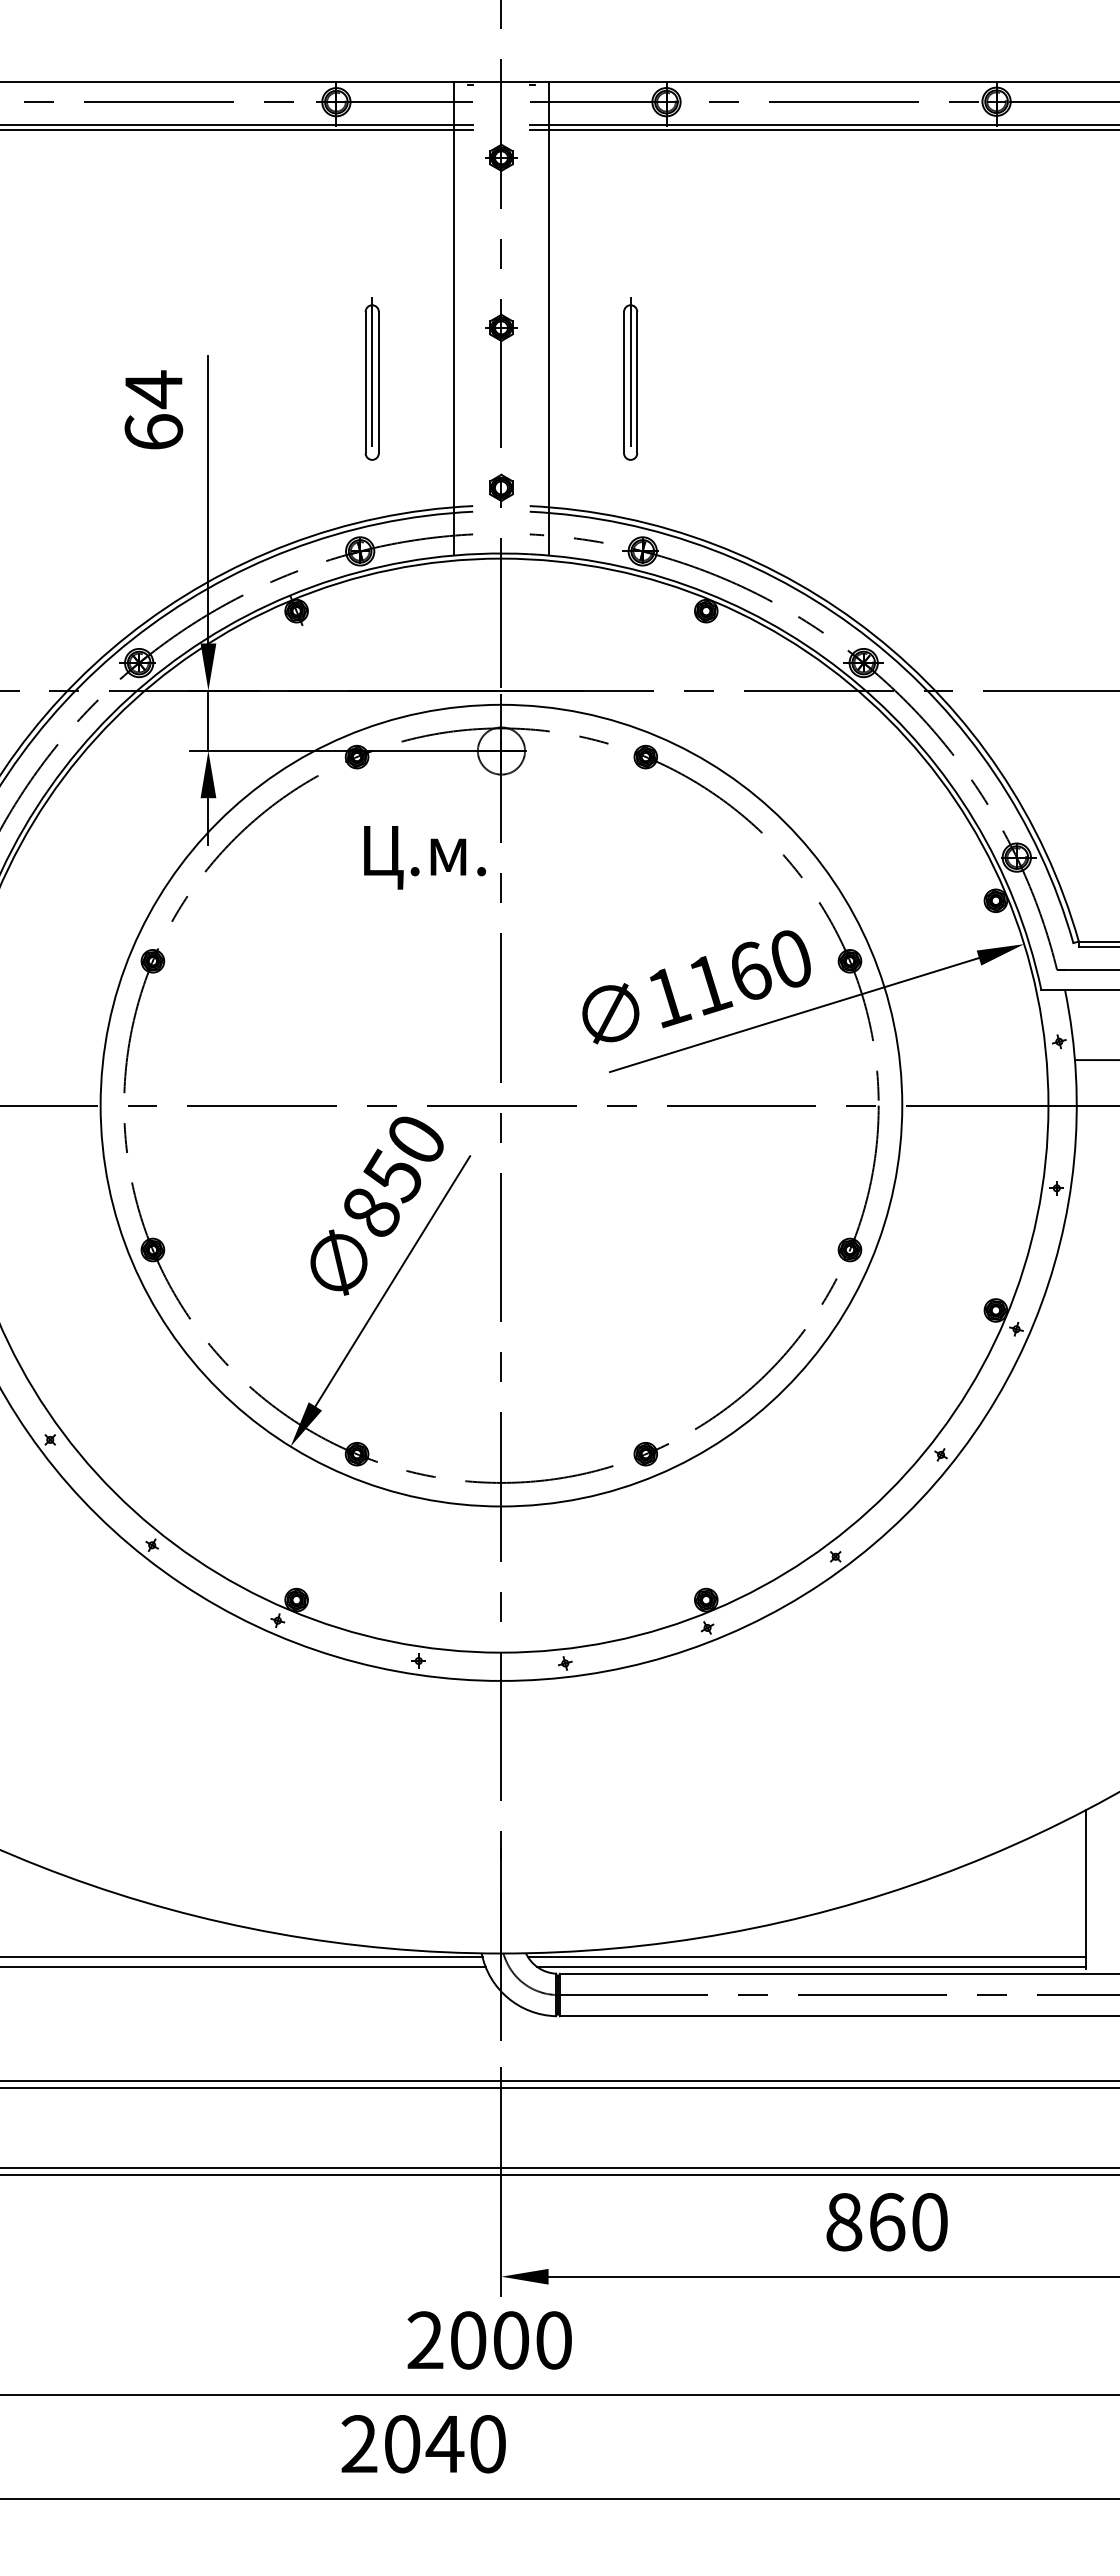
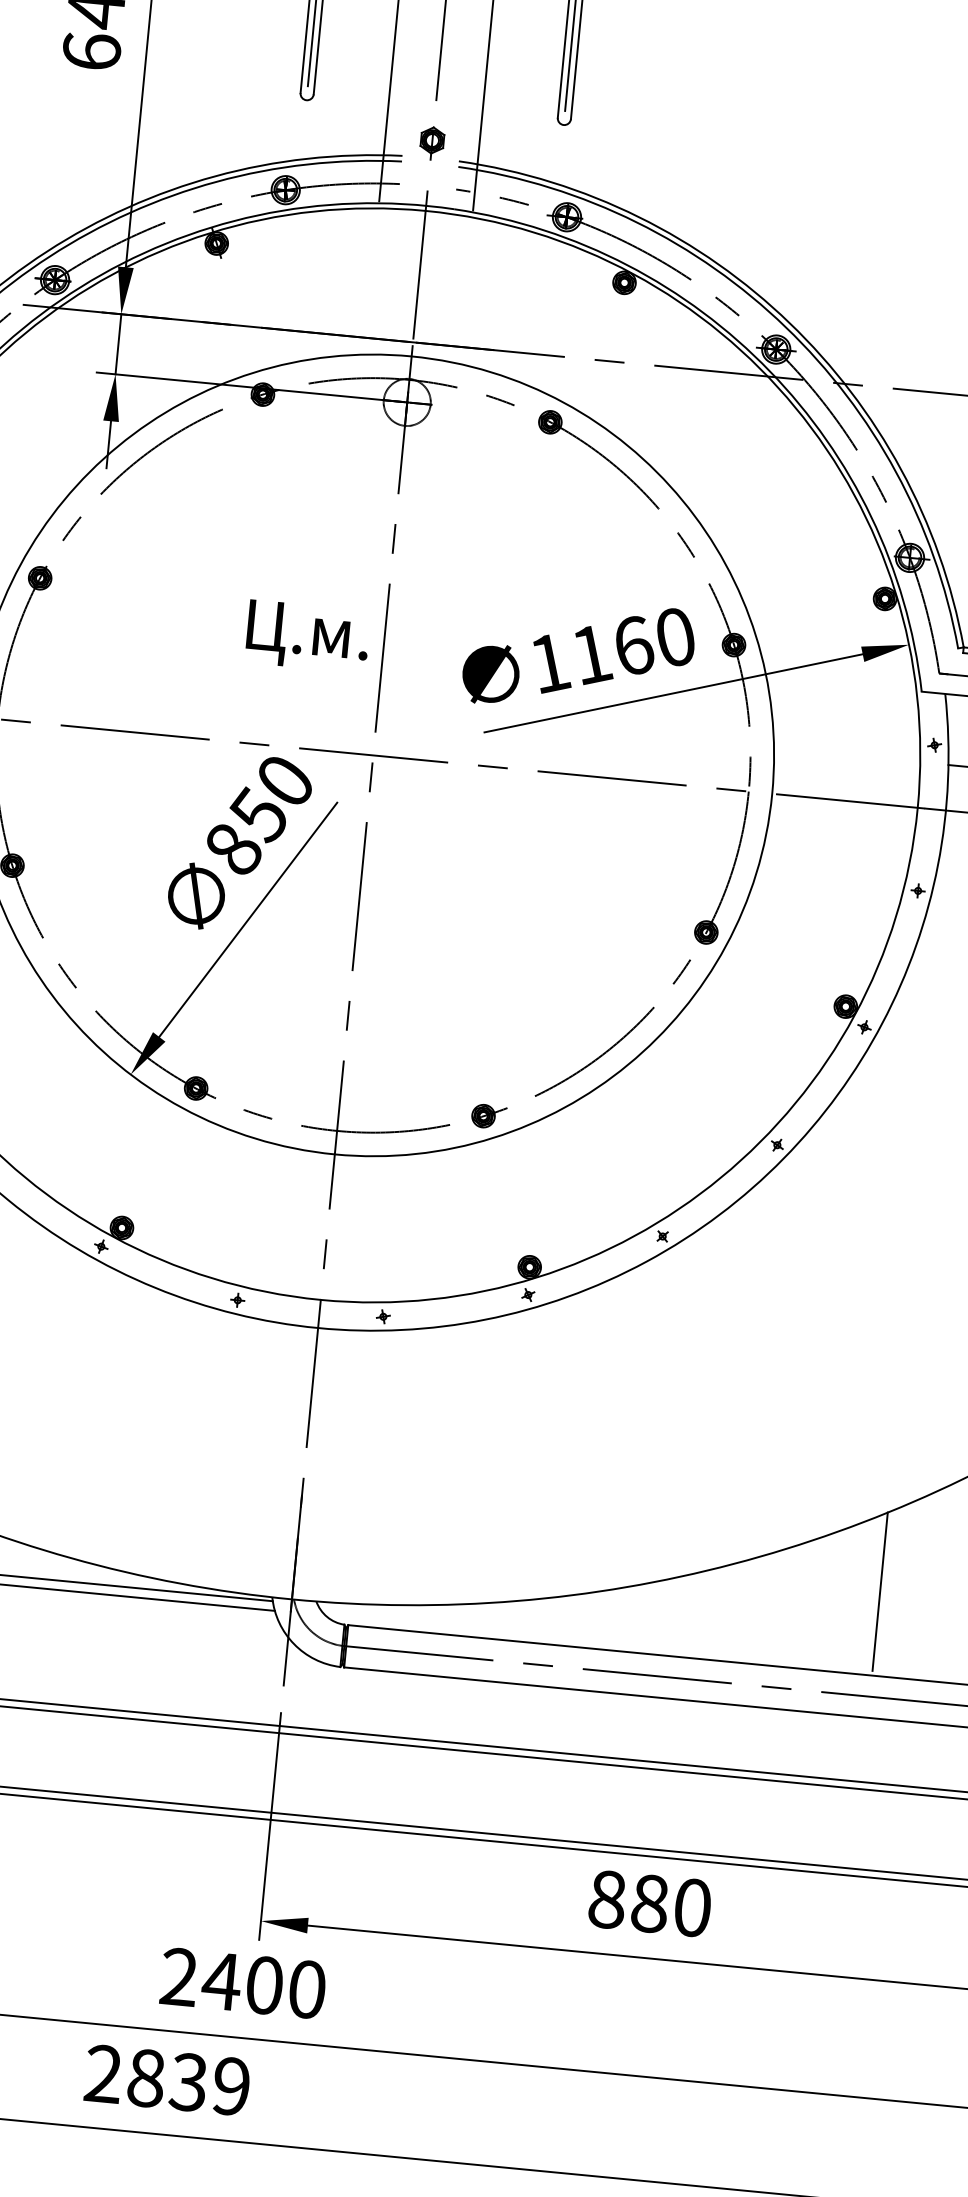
text: (425, 857) -> (308, 636), moved
line: (807, 1957) -> (596, 1632), removed
line: (811, 1966) -> (599, 1642), removed
text: (887, 2222) -> (650, 1904), 860 -> 880
text: (467, 2340) -> (221, 1981), 2000 -> 2400
text: (444, 2444) -> (188, 2082), 2040 -> 2839

